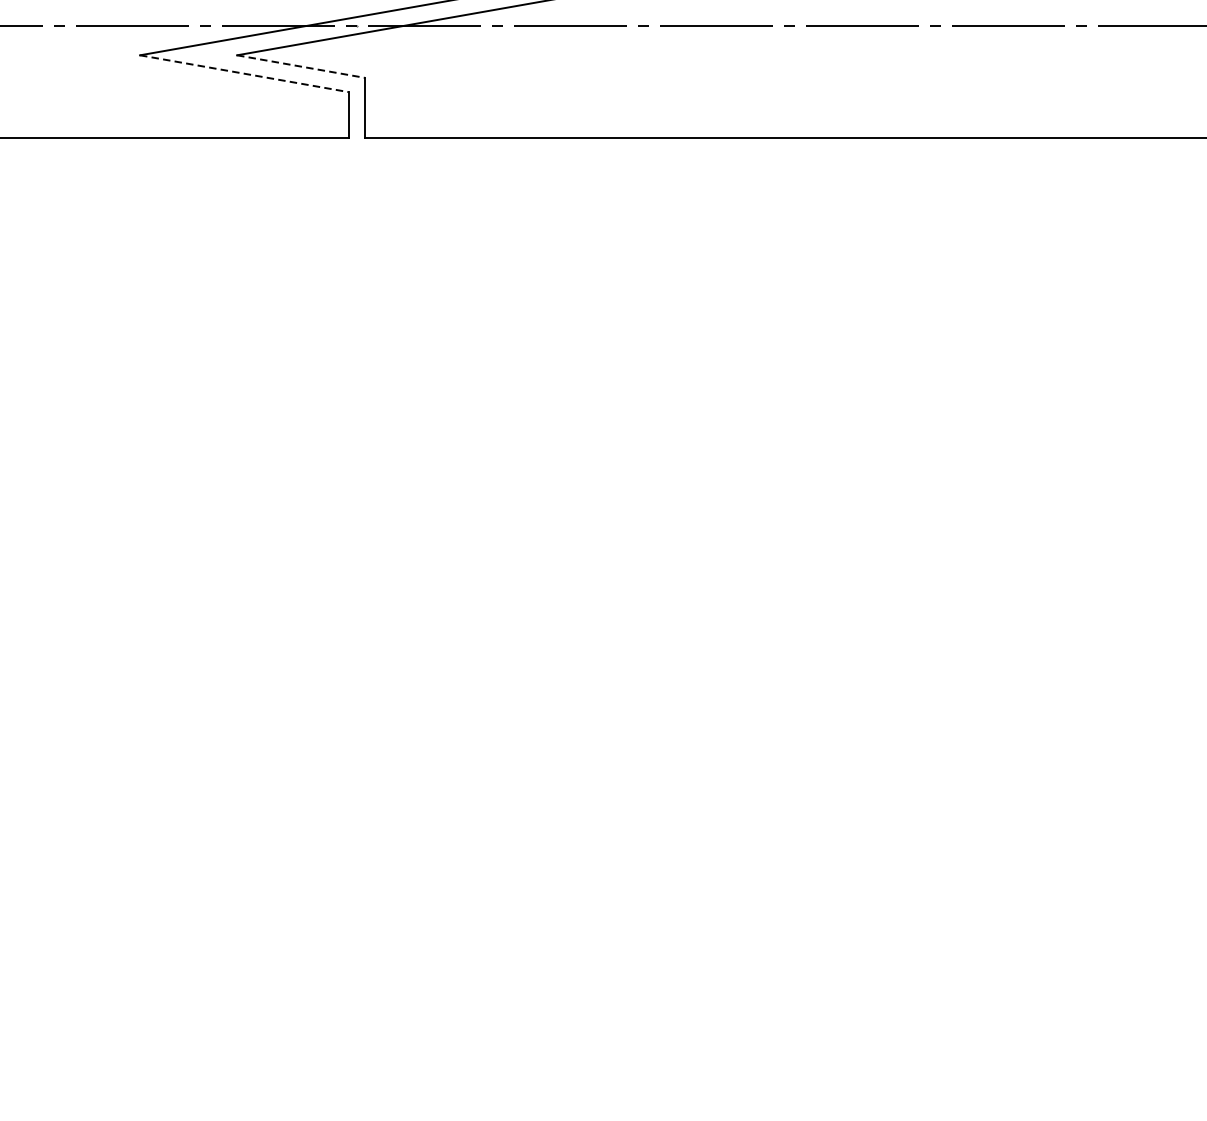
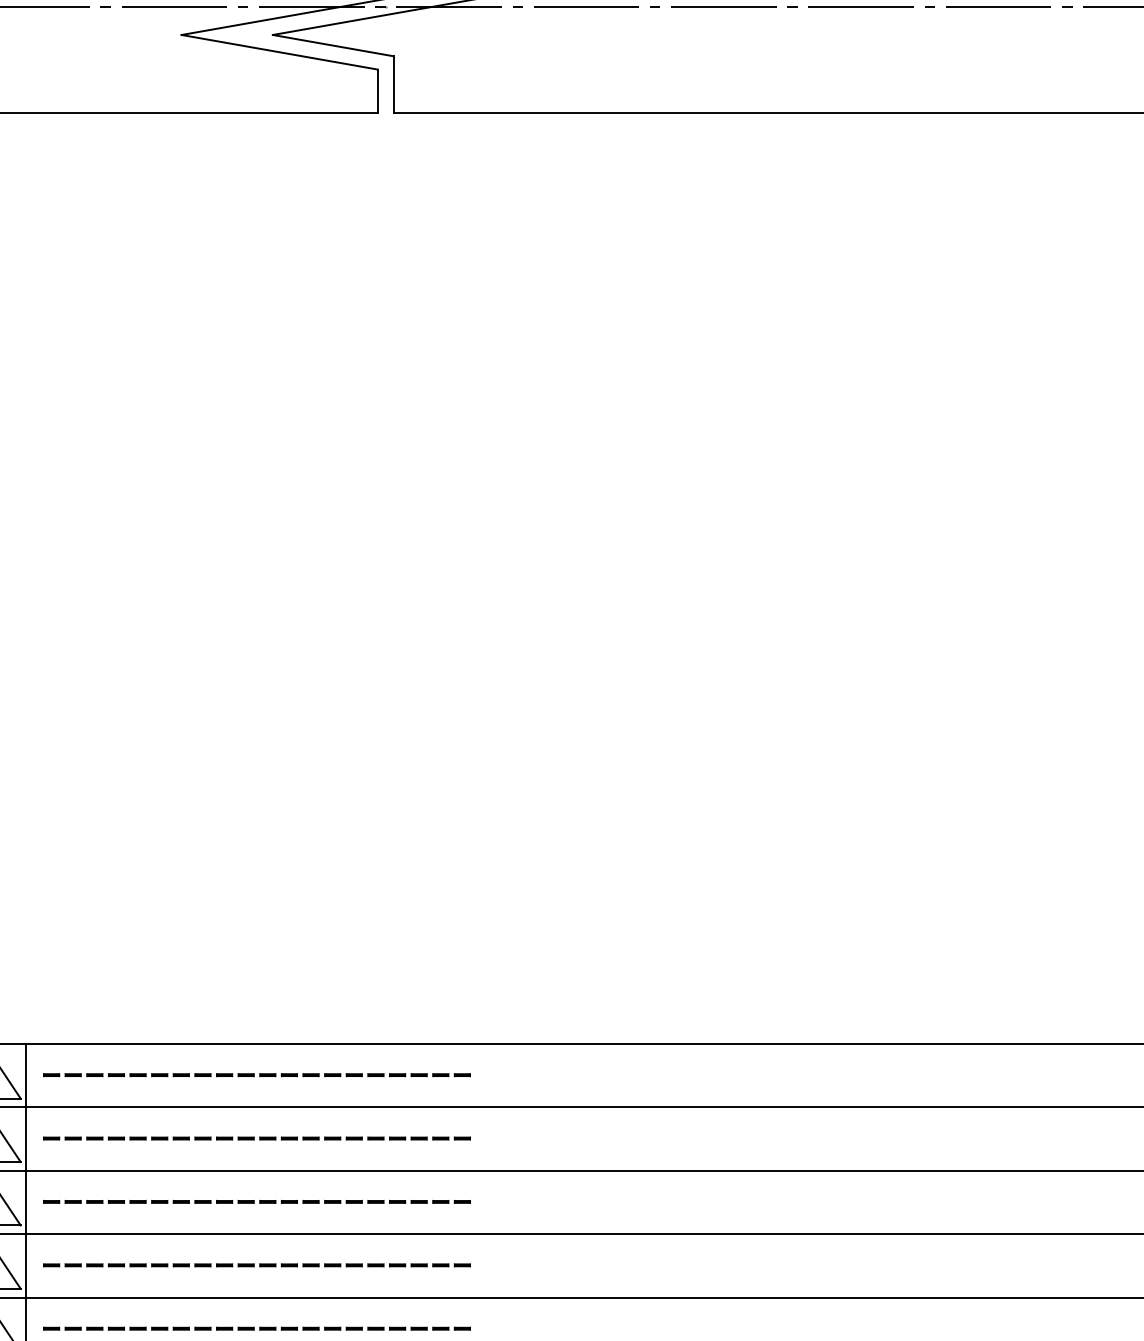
line: (301, 66) -> (333, 45), dashed -> solid
line: (244, 73) -> (279, 52), dashed -> solid

